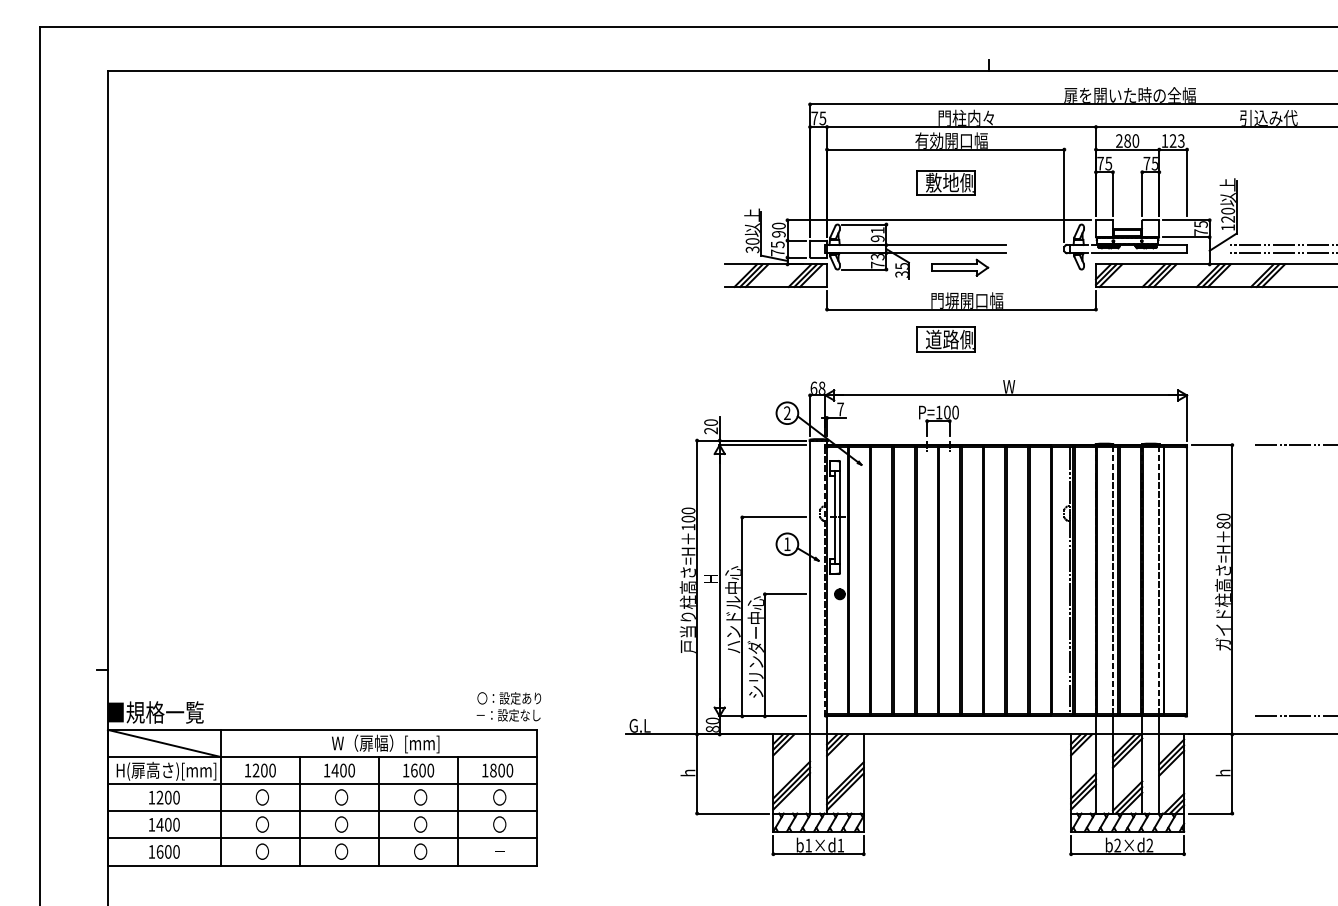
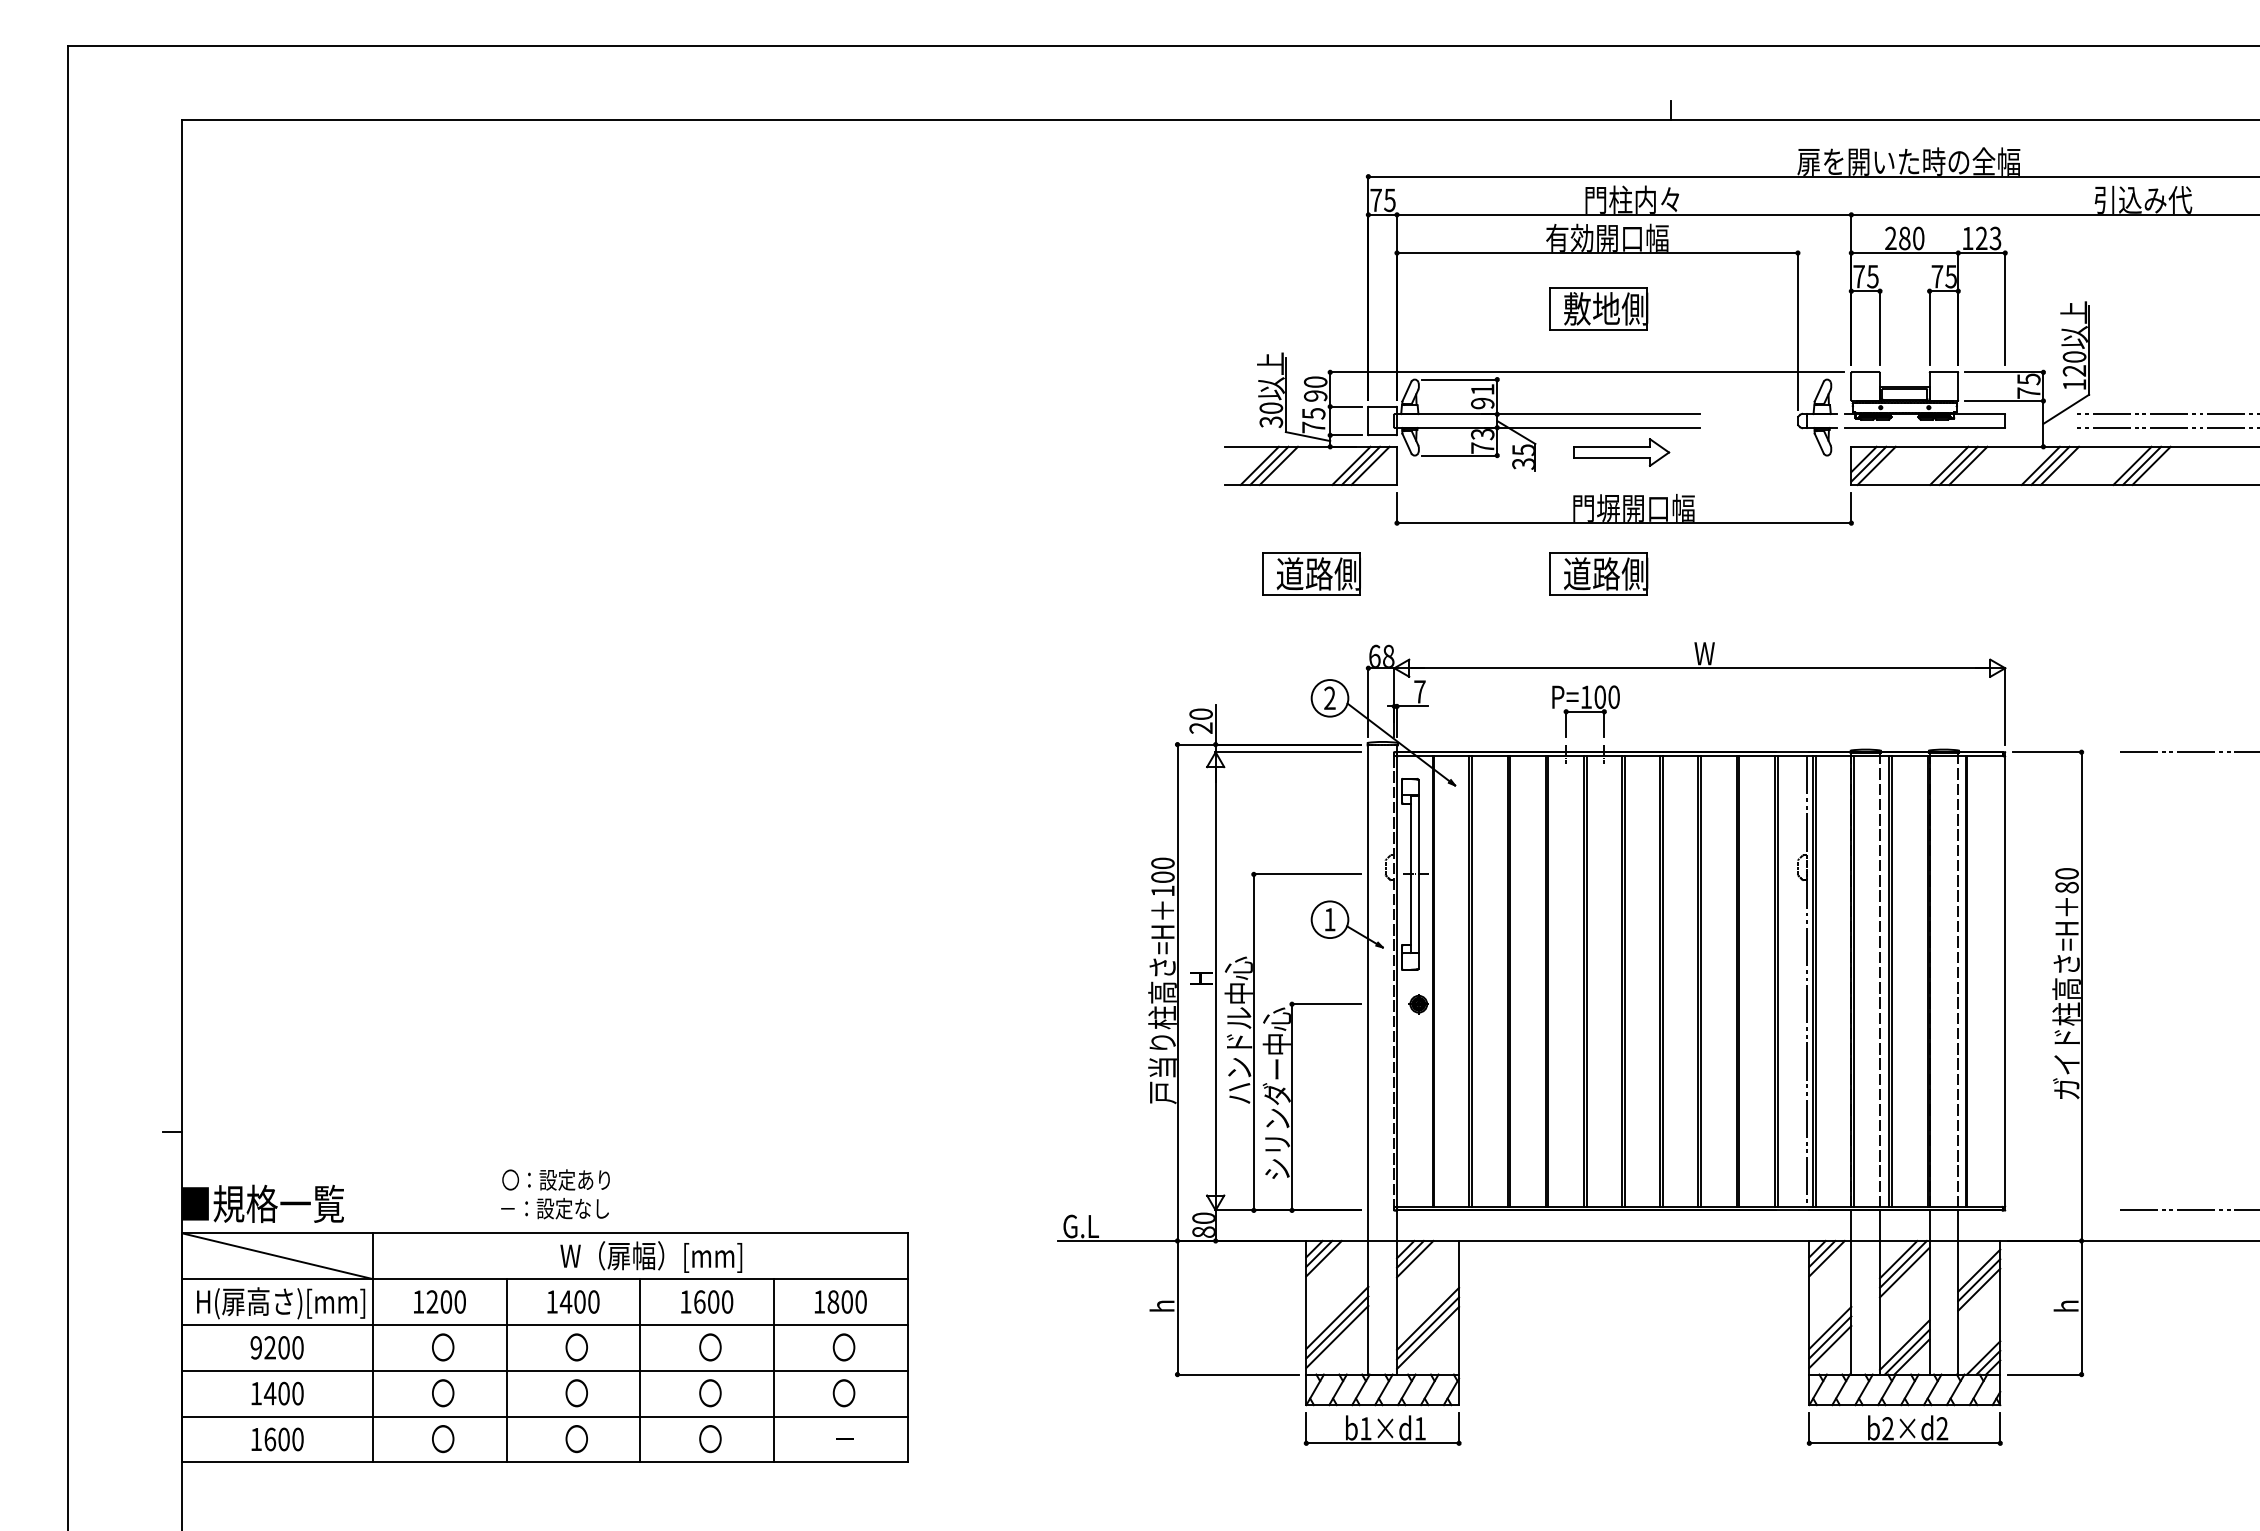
part: (775, 339) -> (1309, 573), added
text: (508, 706) -> (554, 1193), moved
text: (151, 797) -> (255, 1347), 1200 -> 9200

